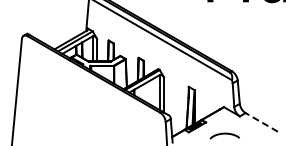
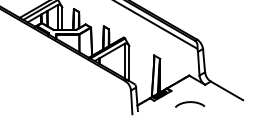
line: (261, 122) -> (226, 90), dashed -> solid

